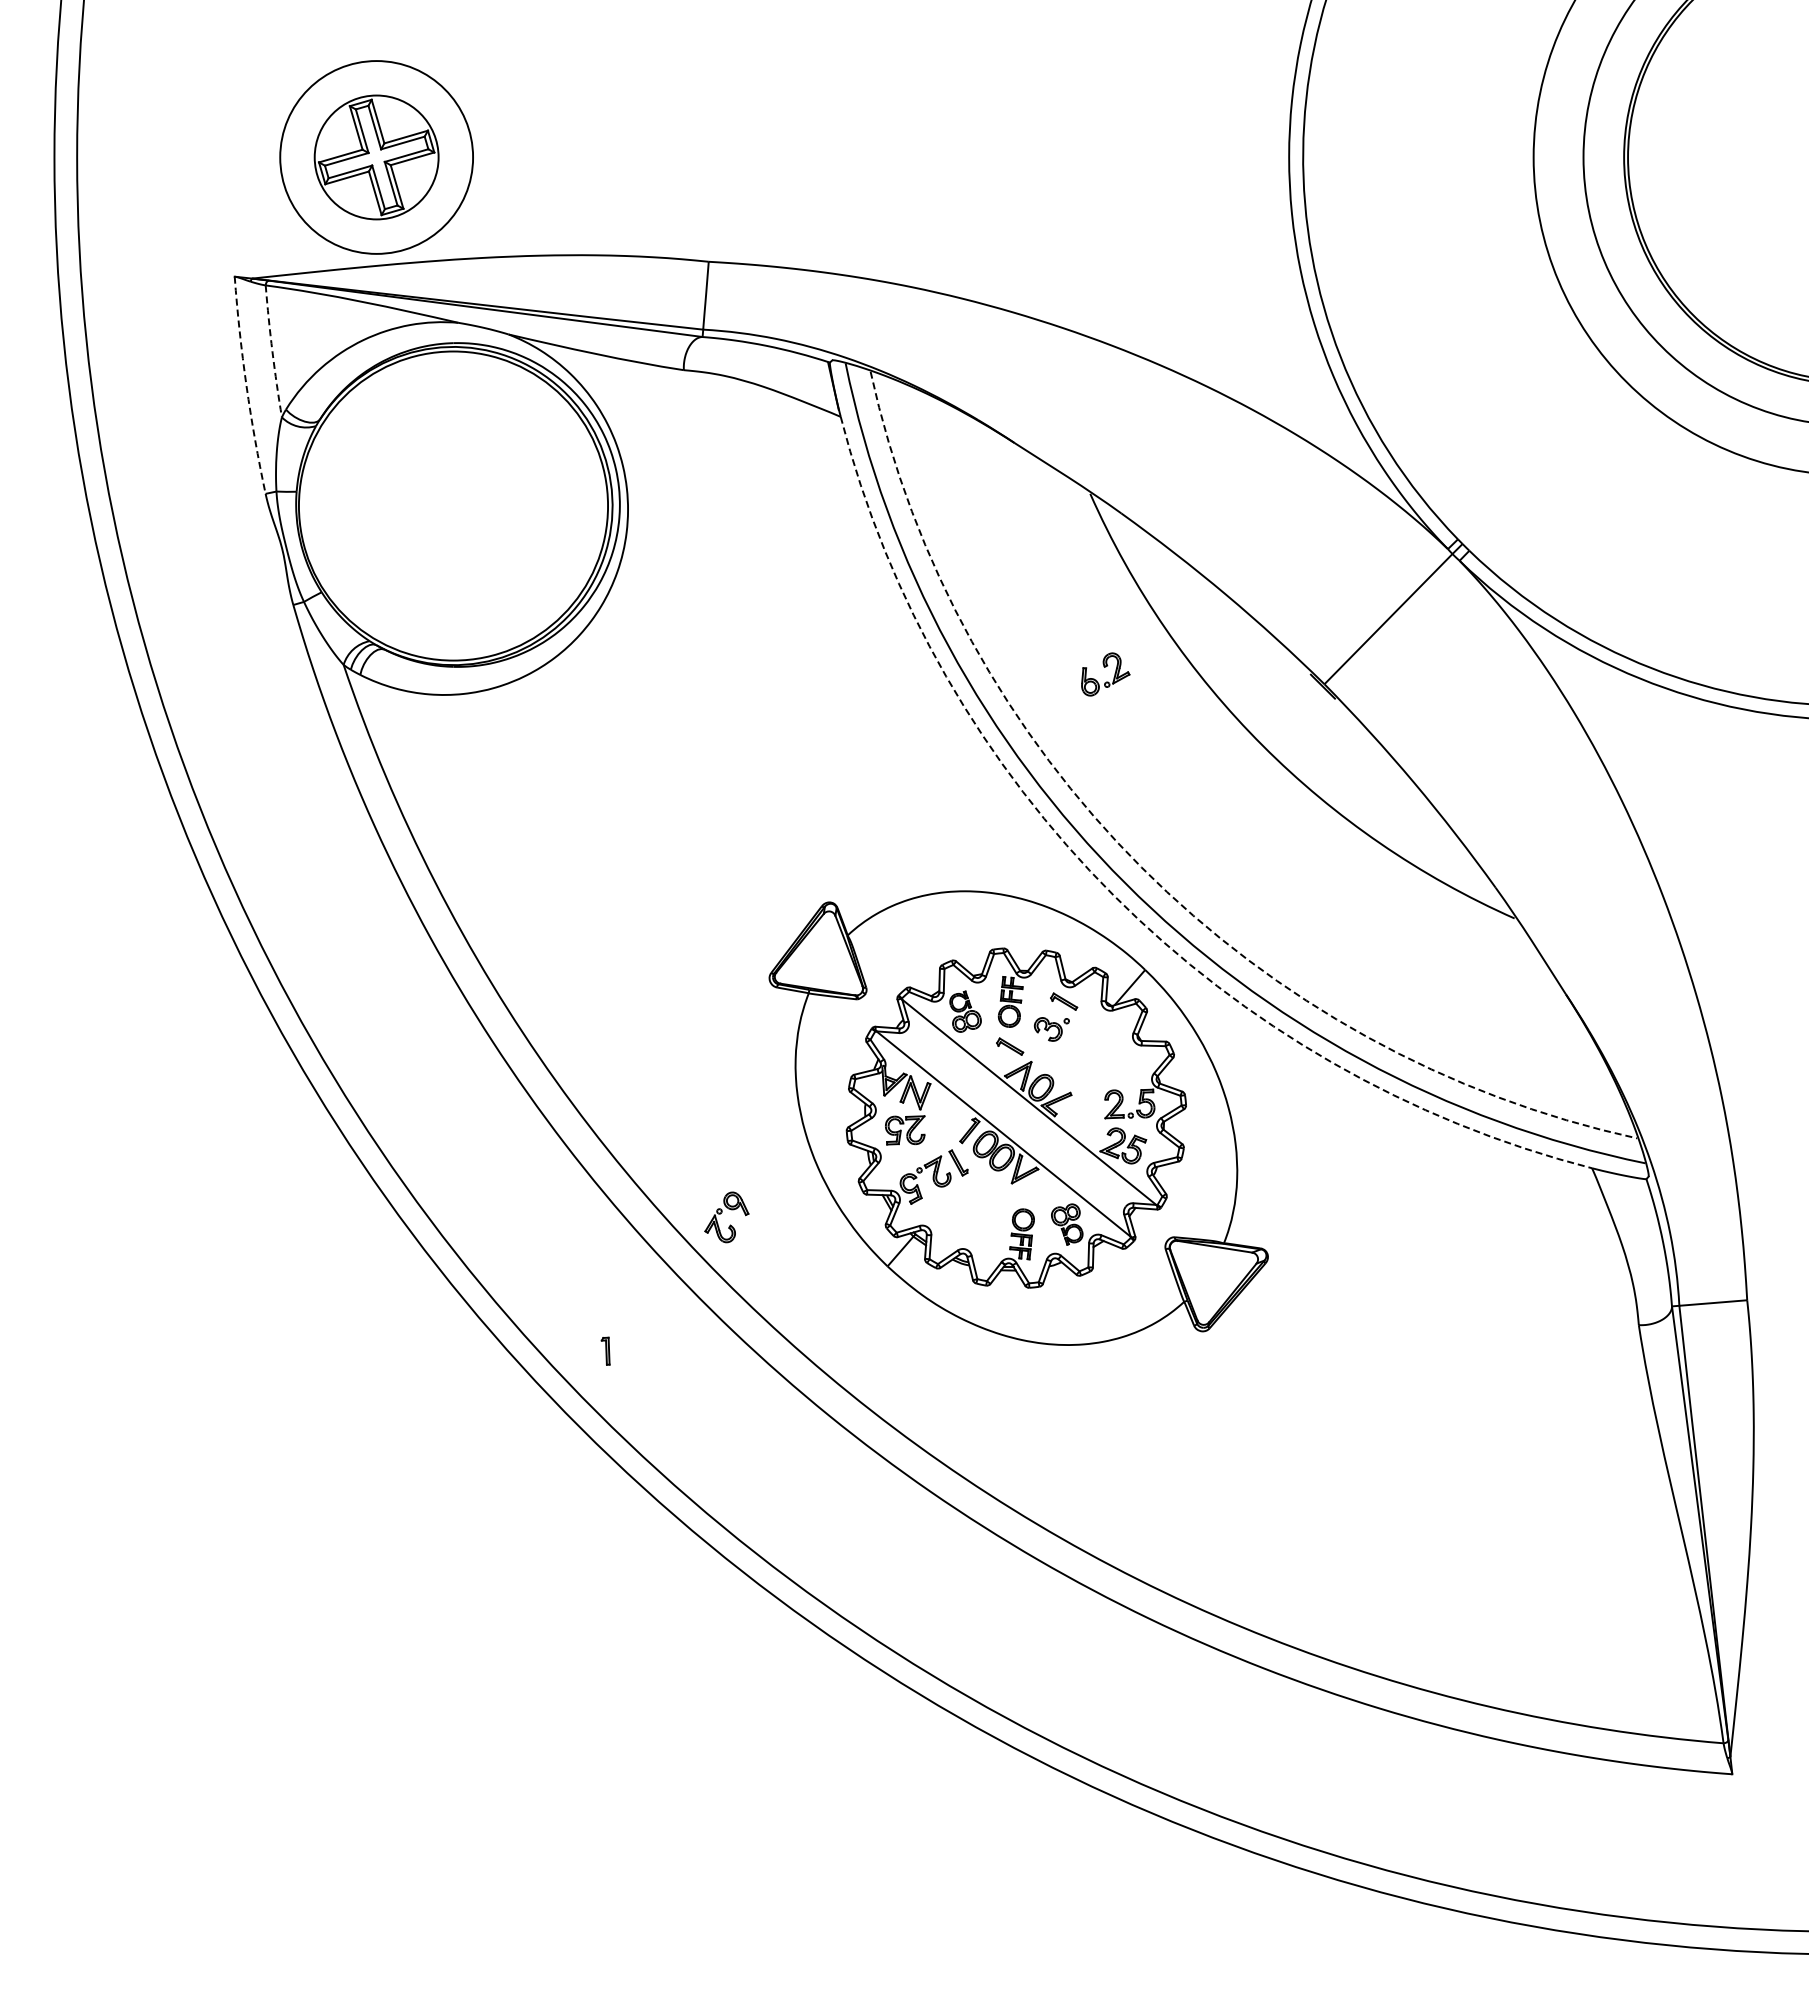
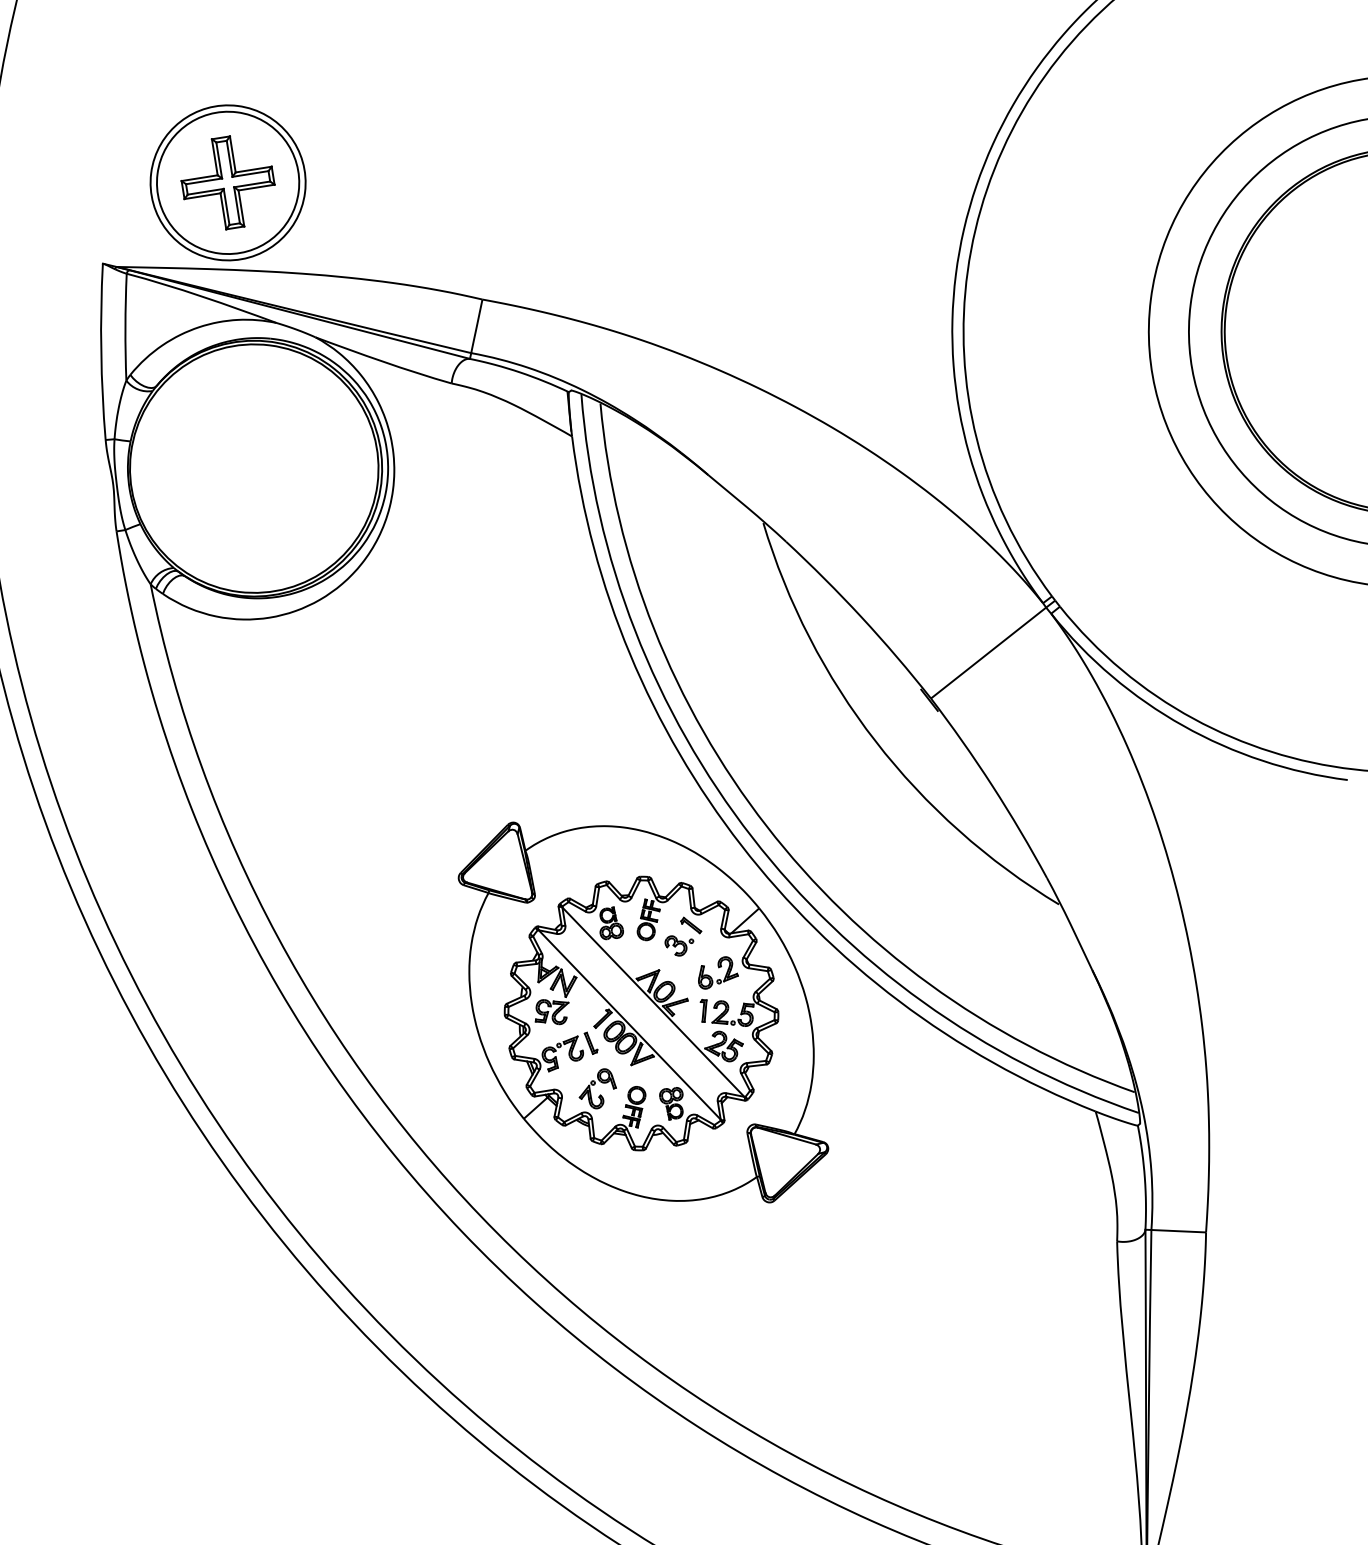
circle: (376, 156) -> (228, 182), size x1.43
arc: (272, 351) -> (125, 327), dashed -> solid
arc: (246, 385) -> (101, 351), dashed -> solid
part: (1105, 667) -> (719, 967), moved
arc: (1141, 867) -> (766, 826), dashed -> solid
arc: (1113, 895) -> (741, 845), dashed -> solid
part: (1010, 1046) -> (644, 955), removed
part: (722, 1212) -> (595, 1084), moved
part: (605, 1350) -> (702, 1010), moved

